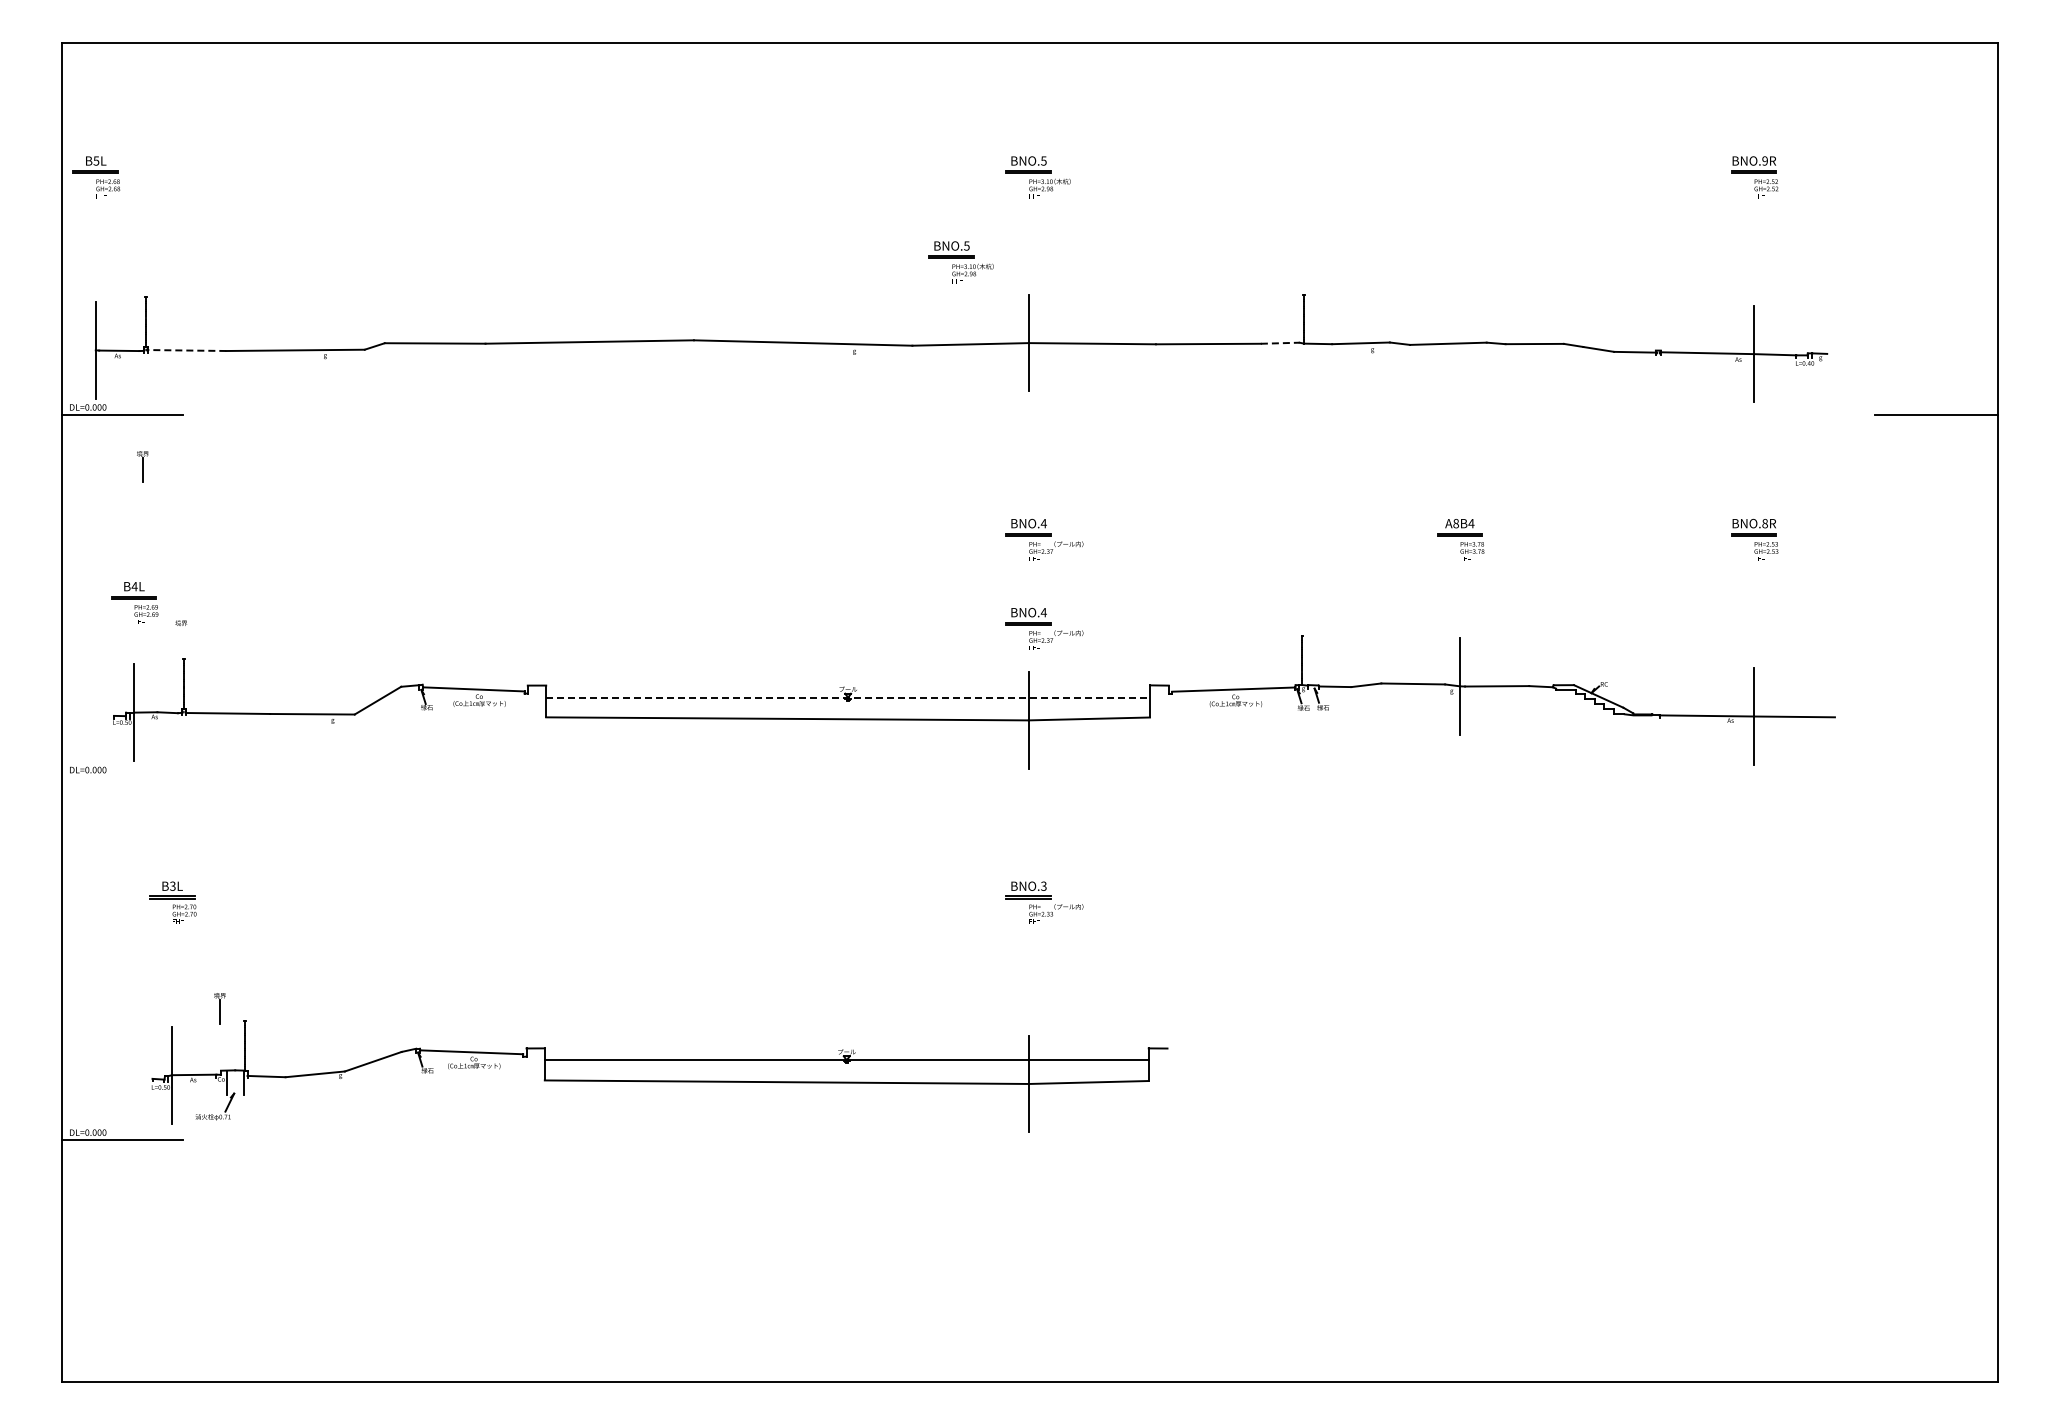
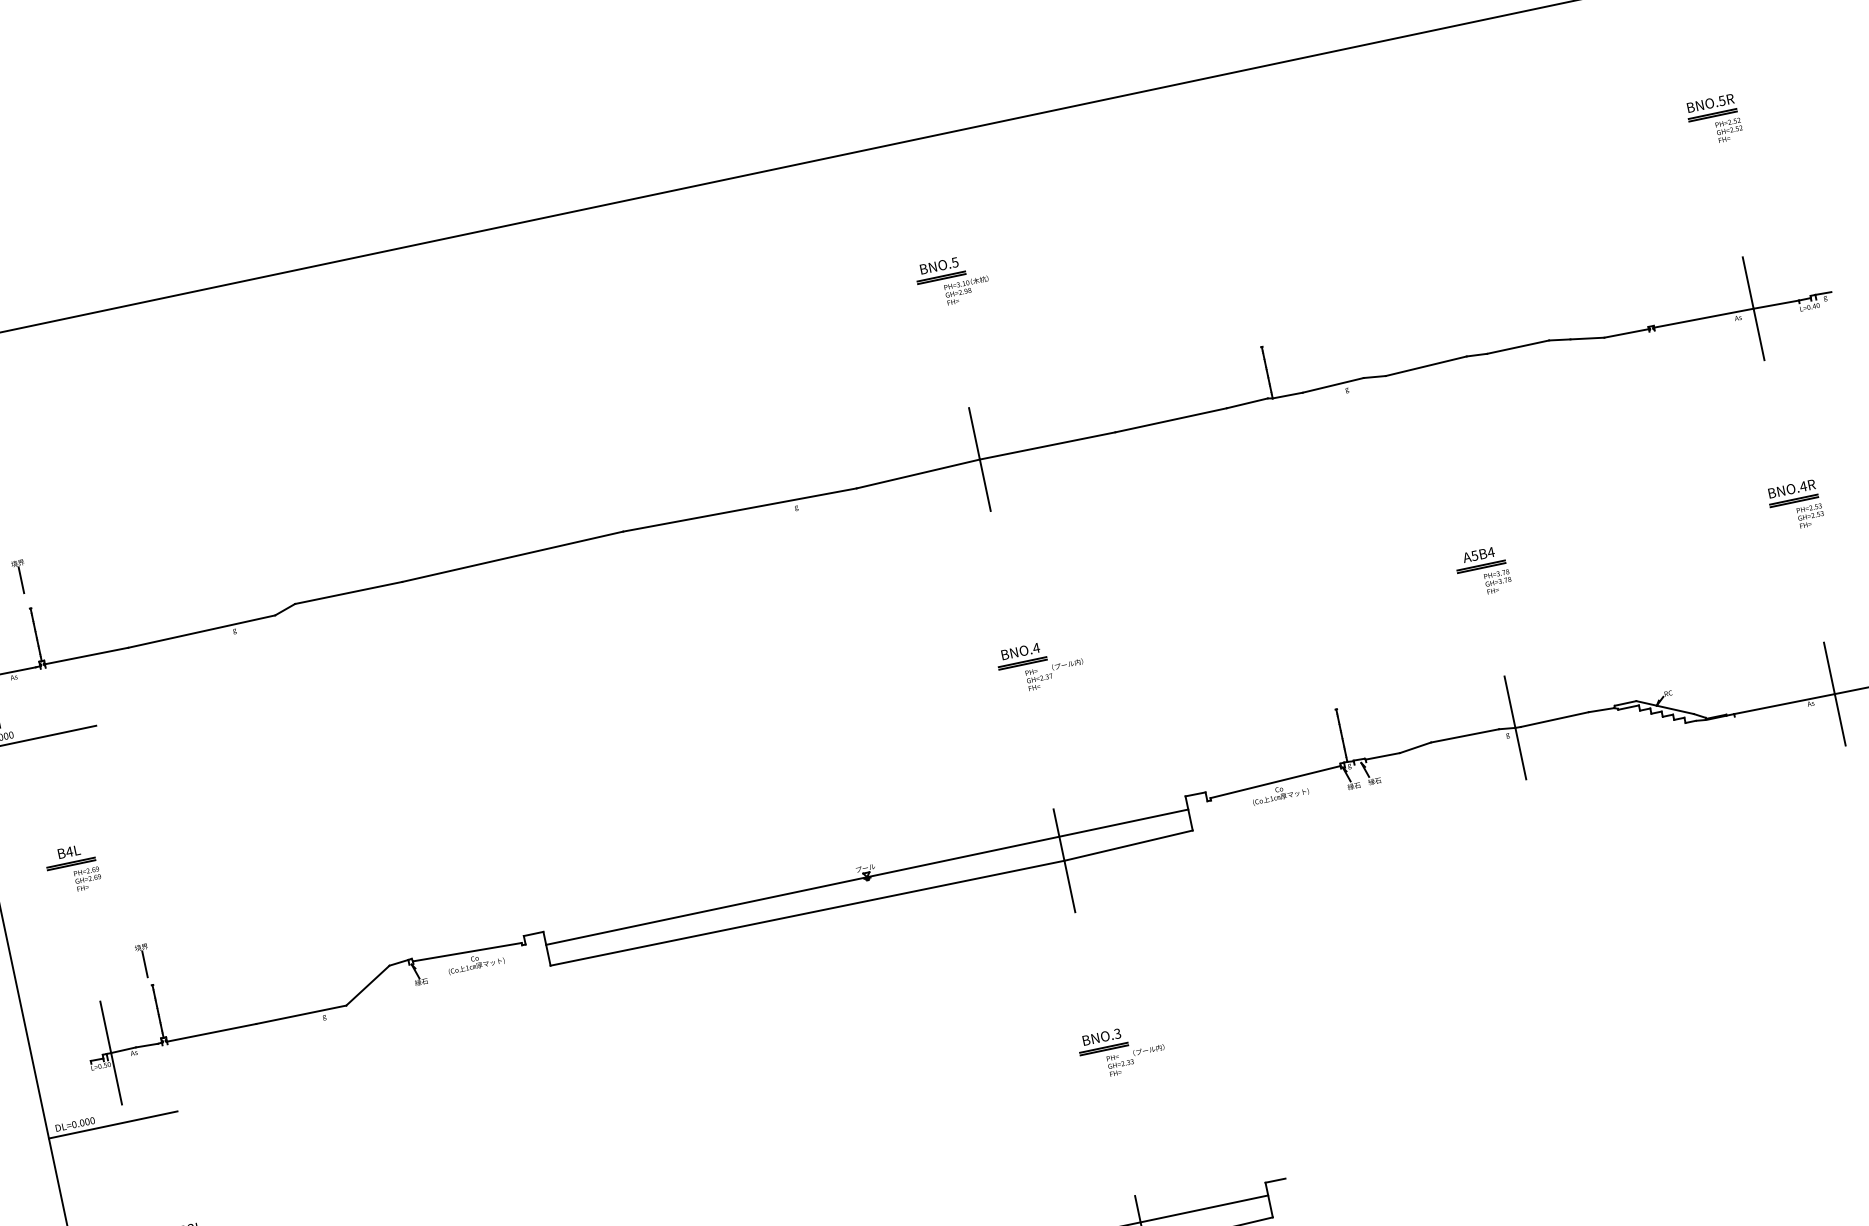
text: (1764, 160) -> (1721, 100), BNO.9R -> BNO.5R
part: (960, 262) -> (889, 389), removed
line: (1280, 343) -> (1247, 403), dashed -> solid
line: (186, 350) -> (85, 656), dashed -> solid
part: (142, 466) -> (20, 576), moved
text: (1455, 523) -> (1474, 555), A8B4 -> A5B4
text: (1765, 523) -> (1803, 486), BNO.8R -> BNO.4R
part: (134, 602) -> (72, 868), moved
part: (1044, 628) -> (1060, 759), removed
line: (181, 639) -> (145, 964), added
line: (848, 697) -> (867, 876), dashed -> solid
line: (121, 777) -> (112, 1124), added

